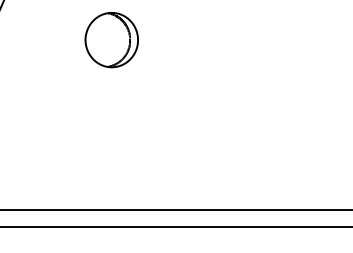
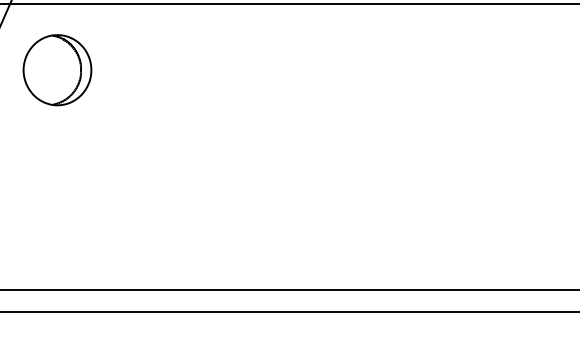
part: (111, 40) -> (57, 70), moved

